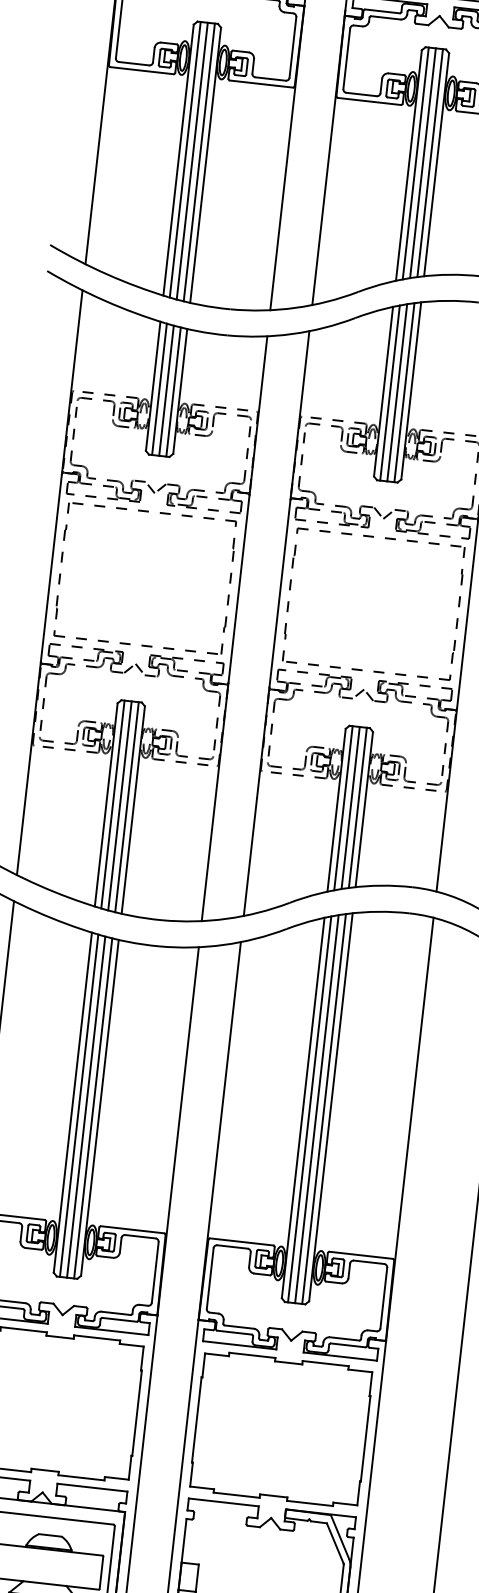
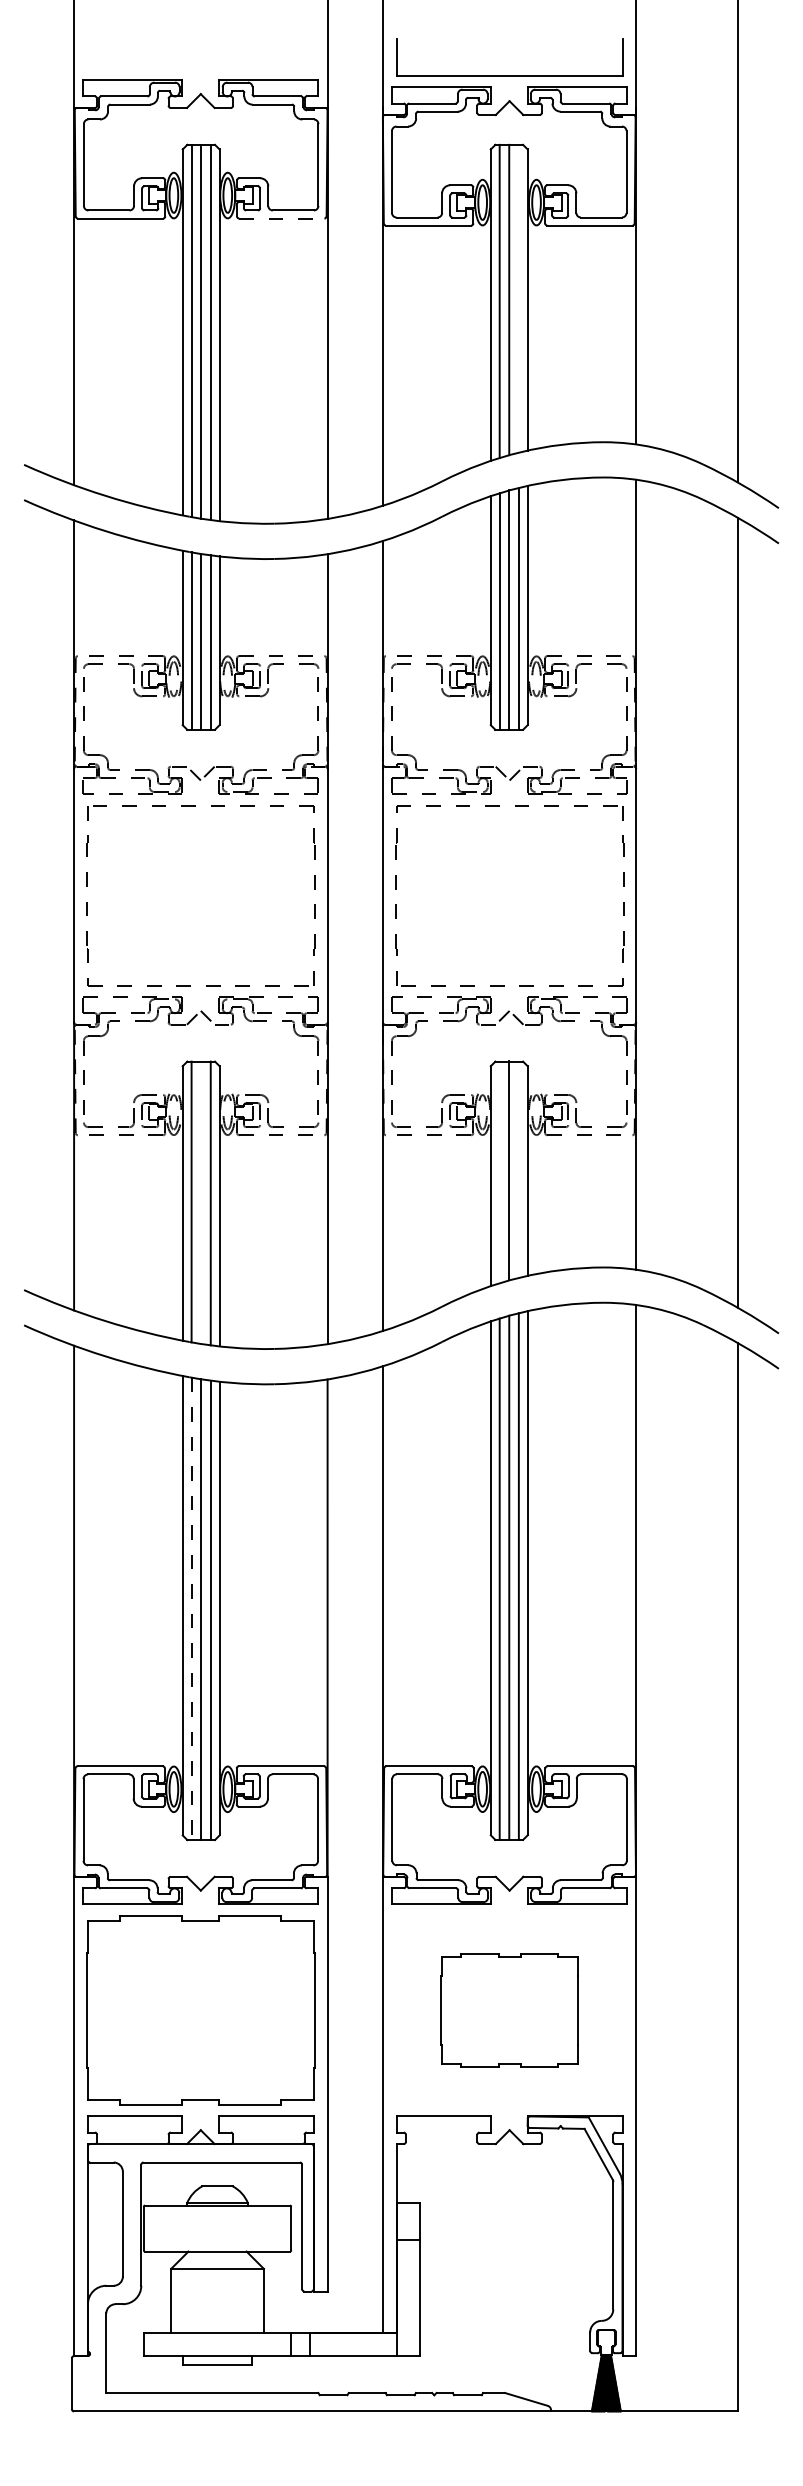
line: (261, 83) -> (281, 218), solid -> dashed
line: (429, 162) -> (518, 298), removed
line: (120, 805) -> (201, 1202), removed
line: (357, 807) -> (518, 1169), removed
line: (343, 808) -> (499, 1172), removed
line: (79, 1106) -> (191, 1609), solid -> dashed
part: (281, 1429) -> (509, 2010), size x0.6

